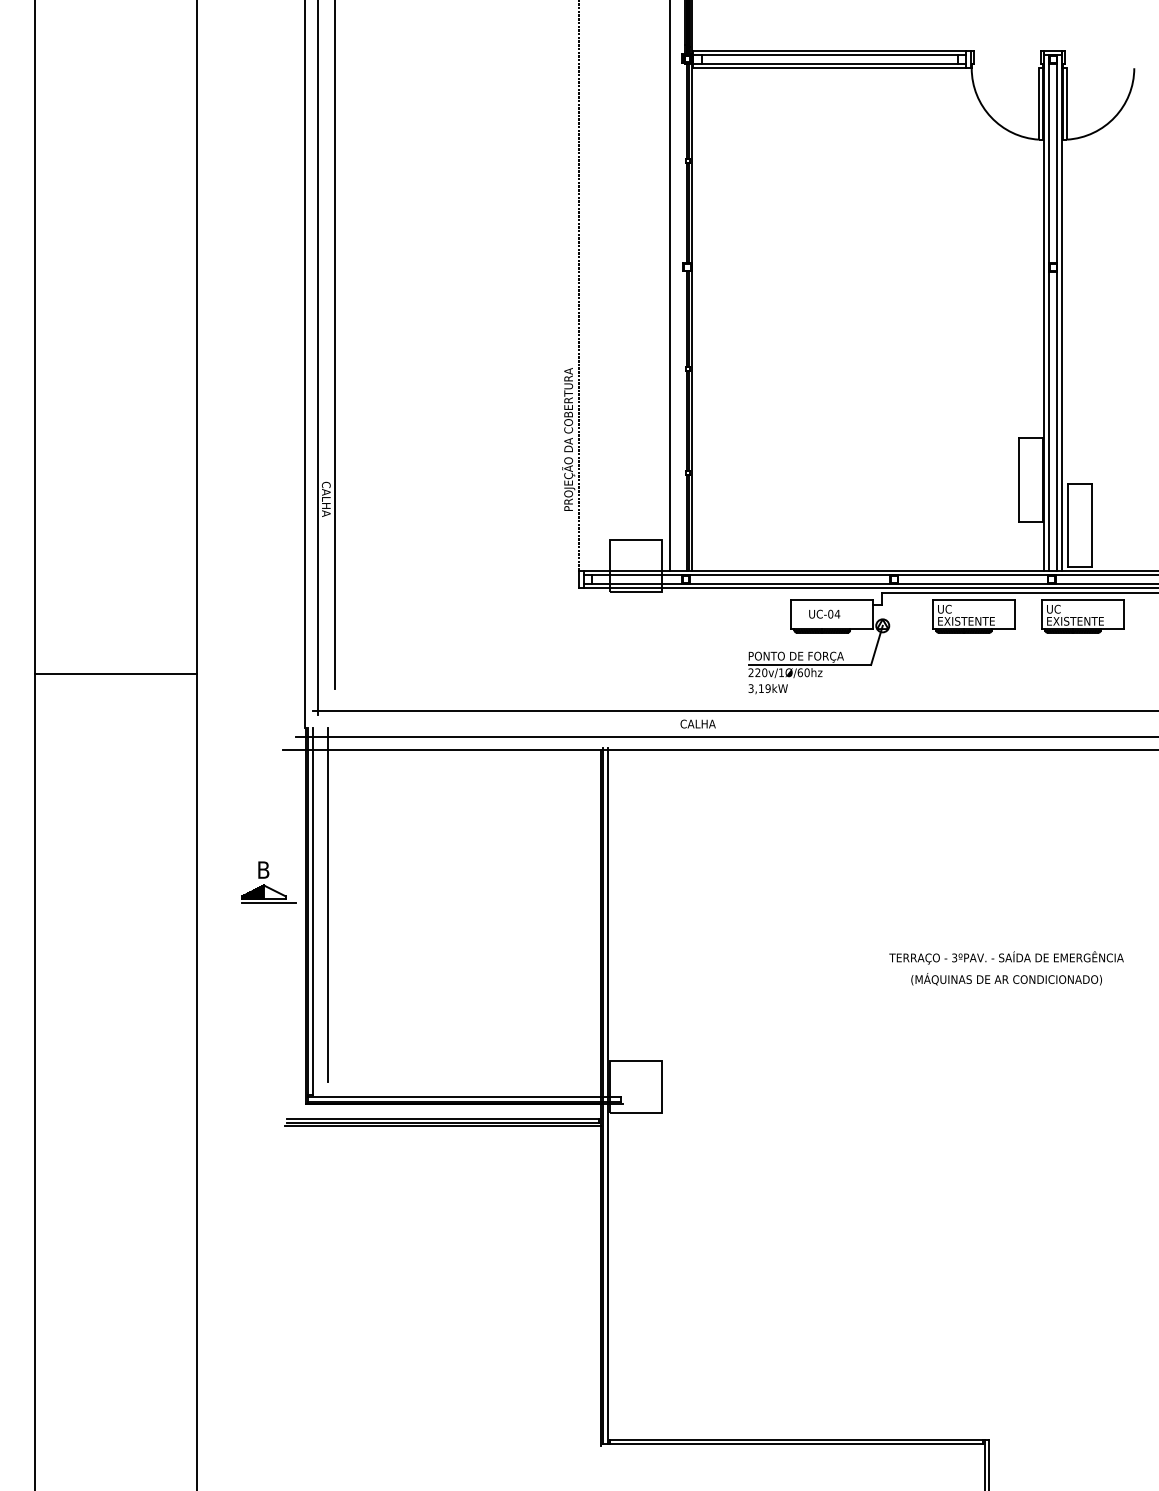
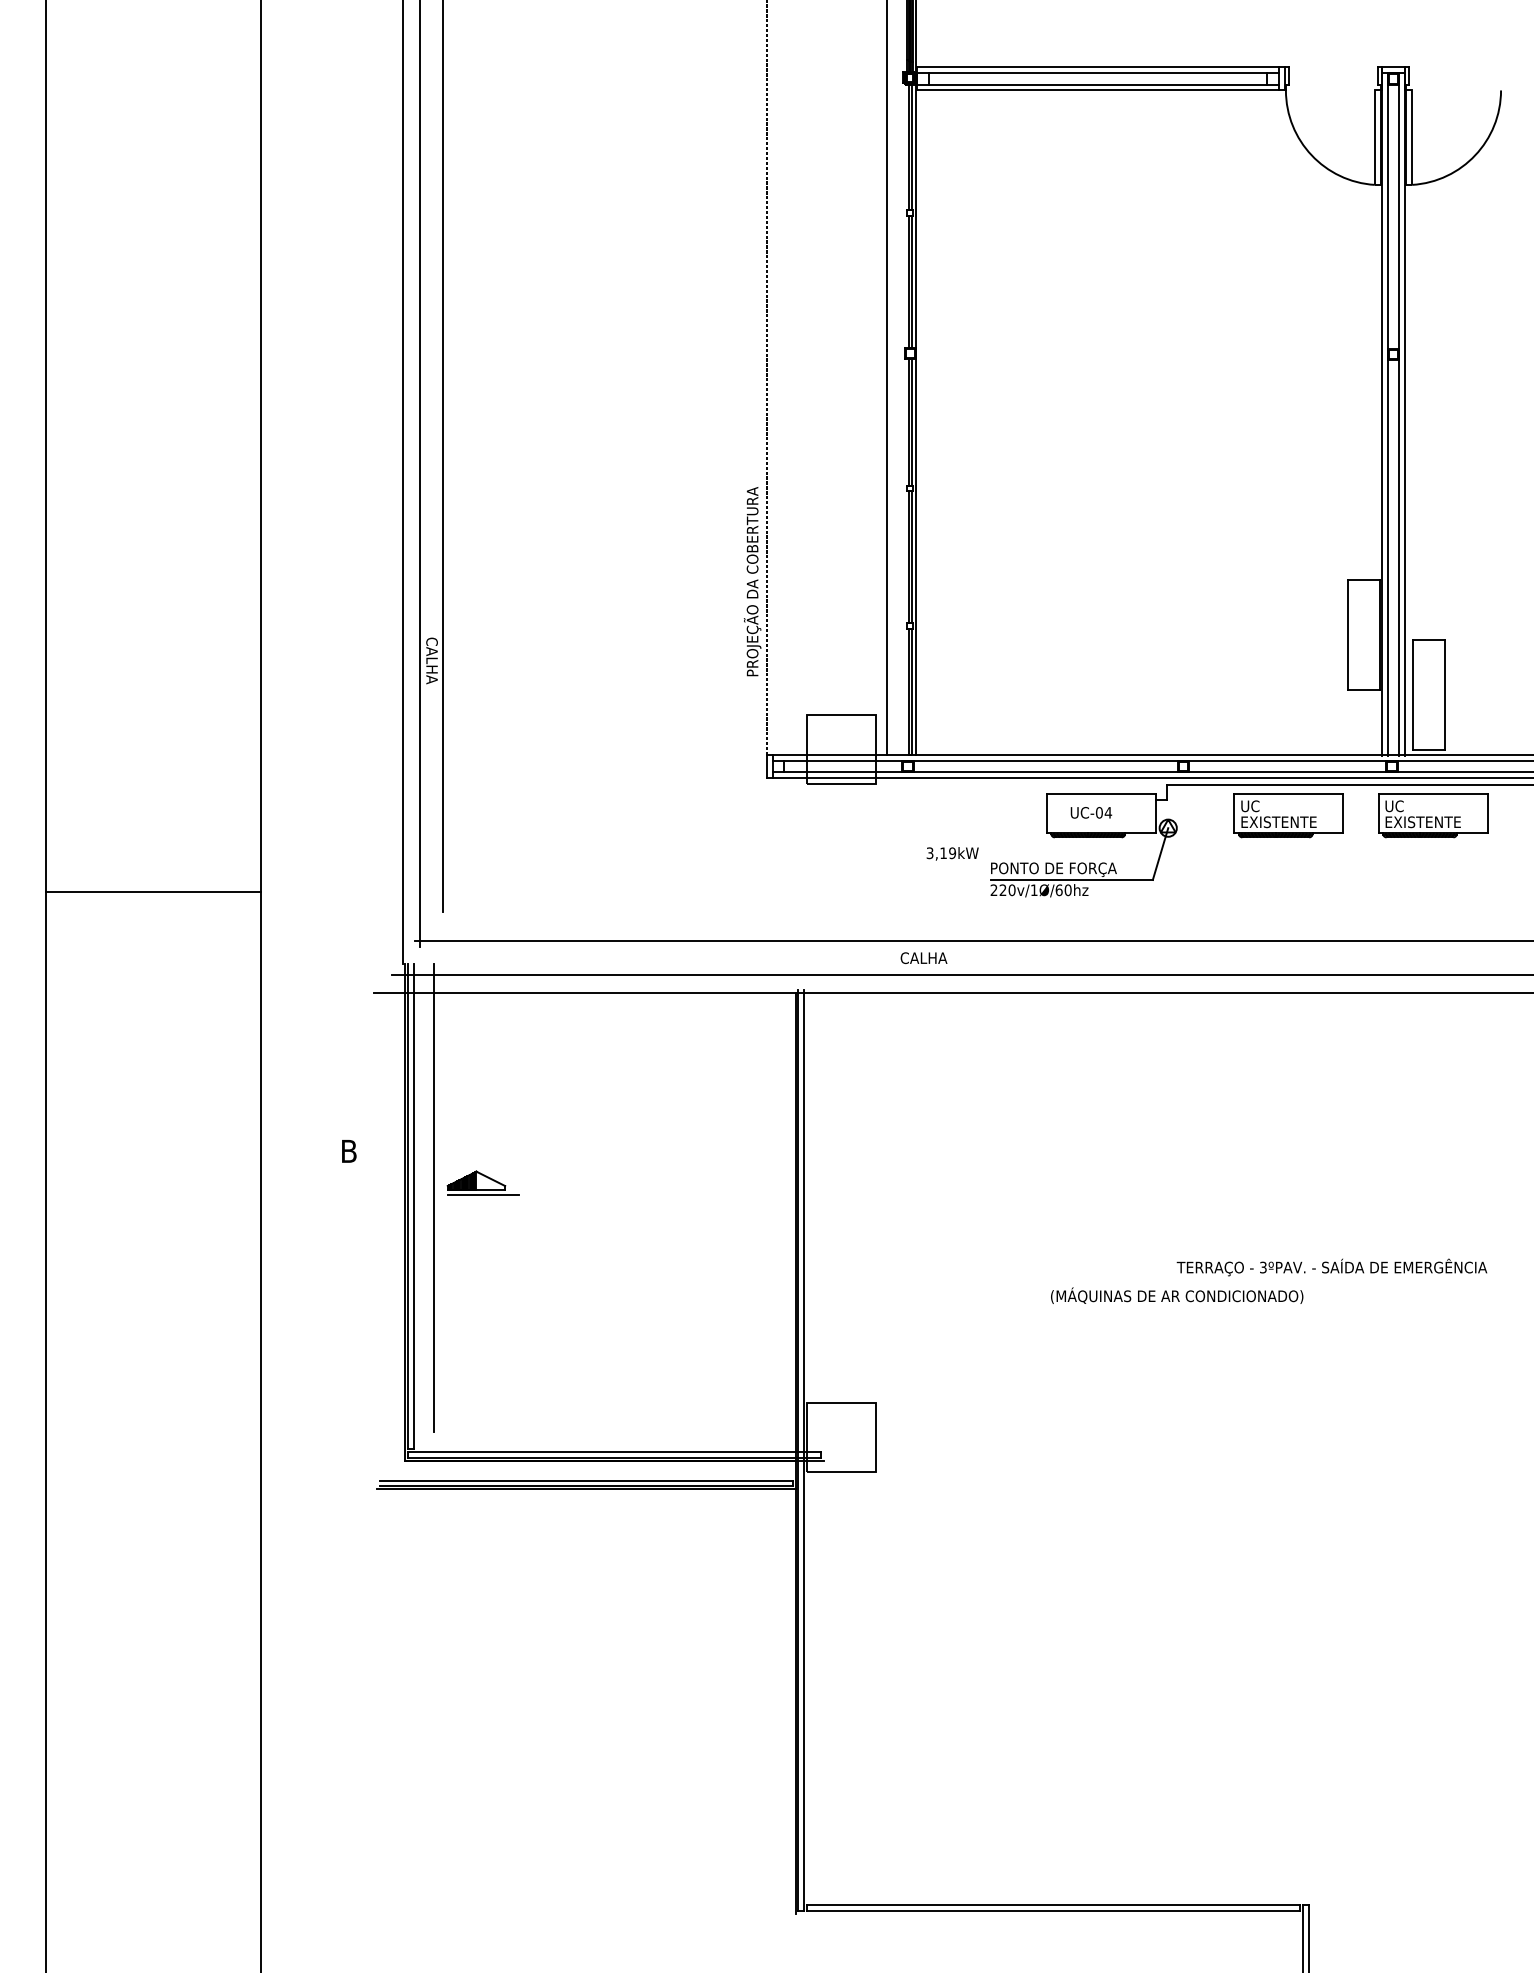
text: (768, 688) -> (952, 853), moved
part: (268, 893) -> (482, 1182), moved
text: (1006, 979) -> (1177, 1295), moved

